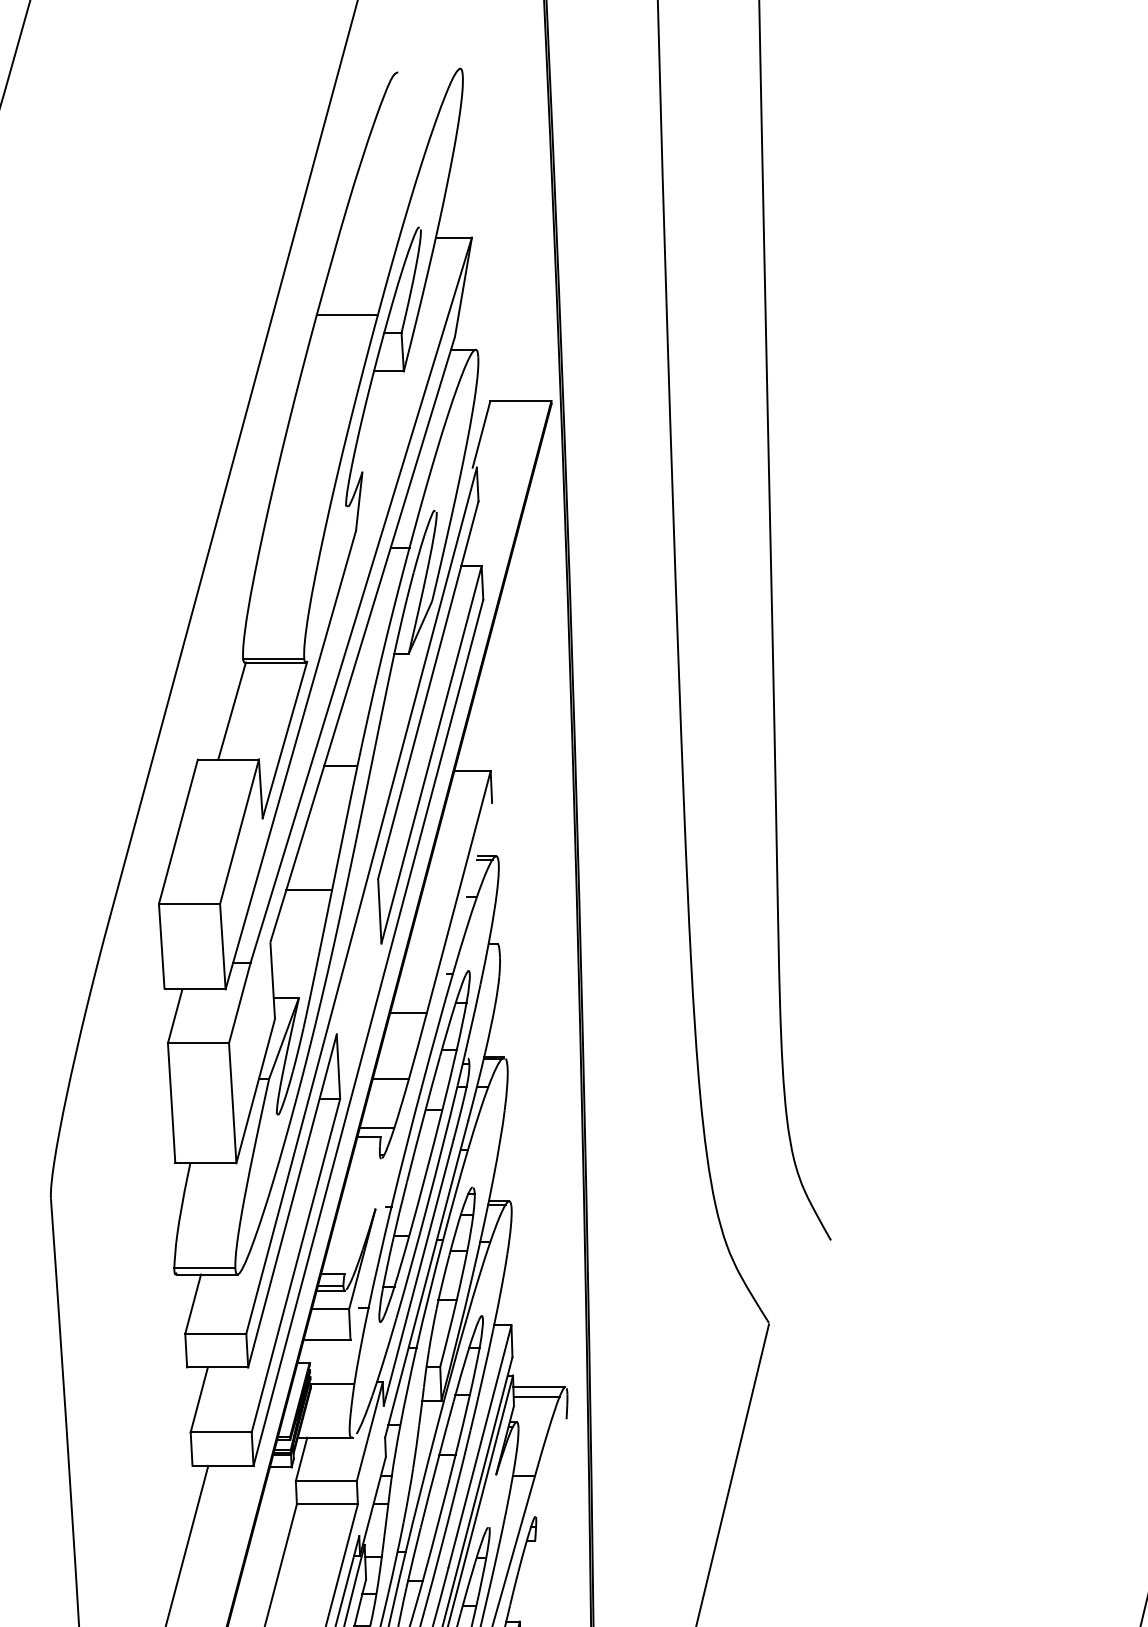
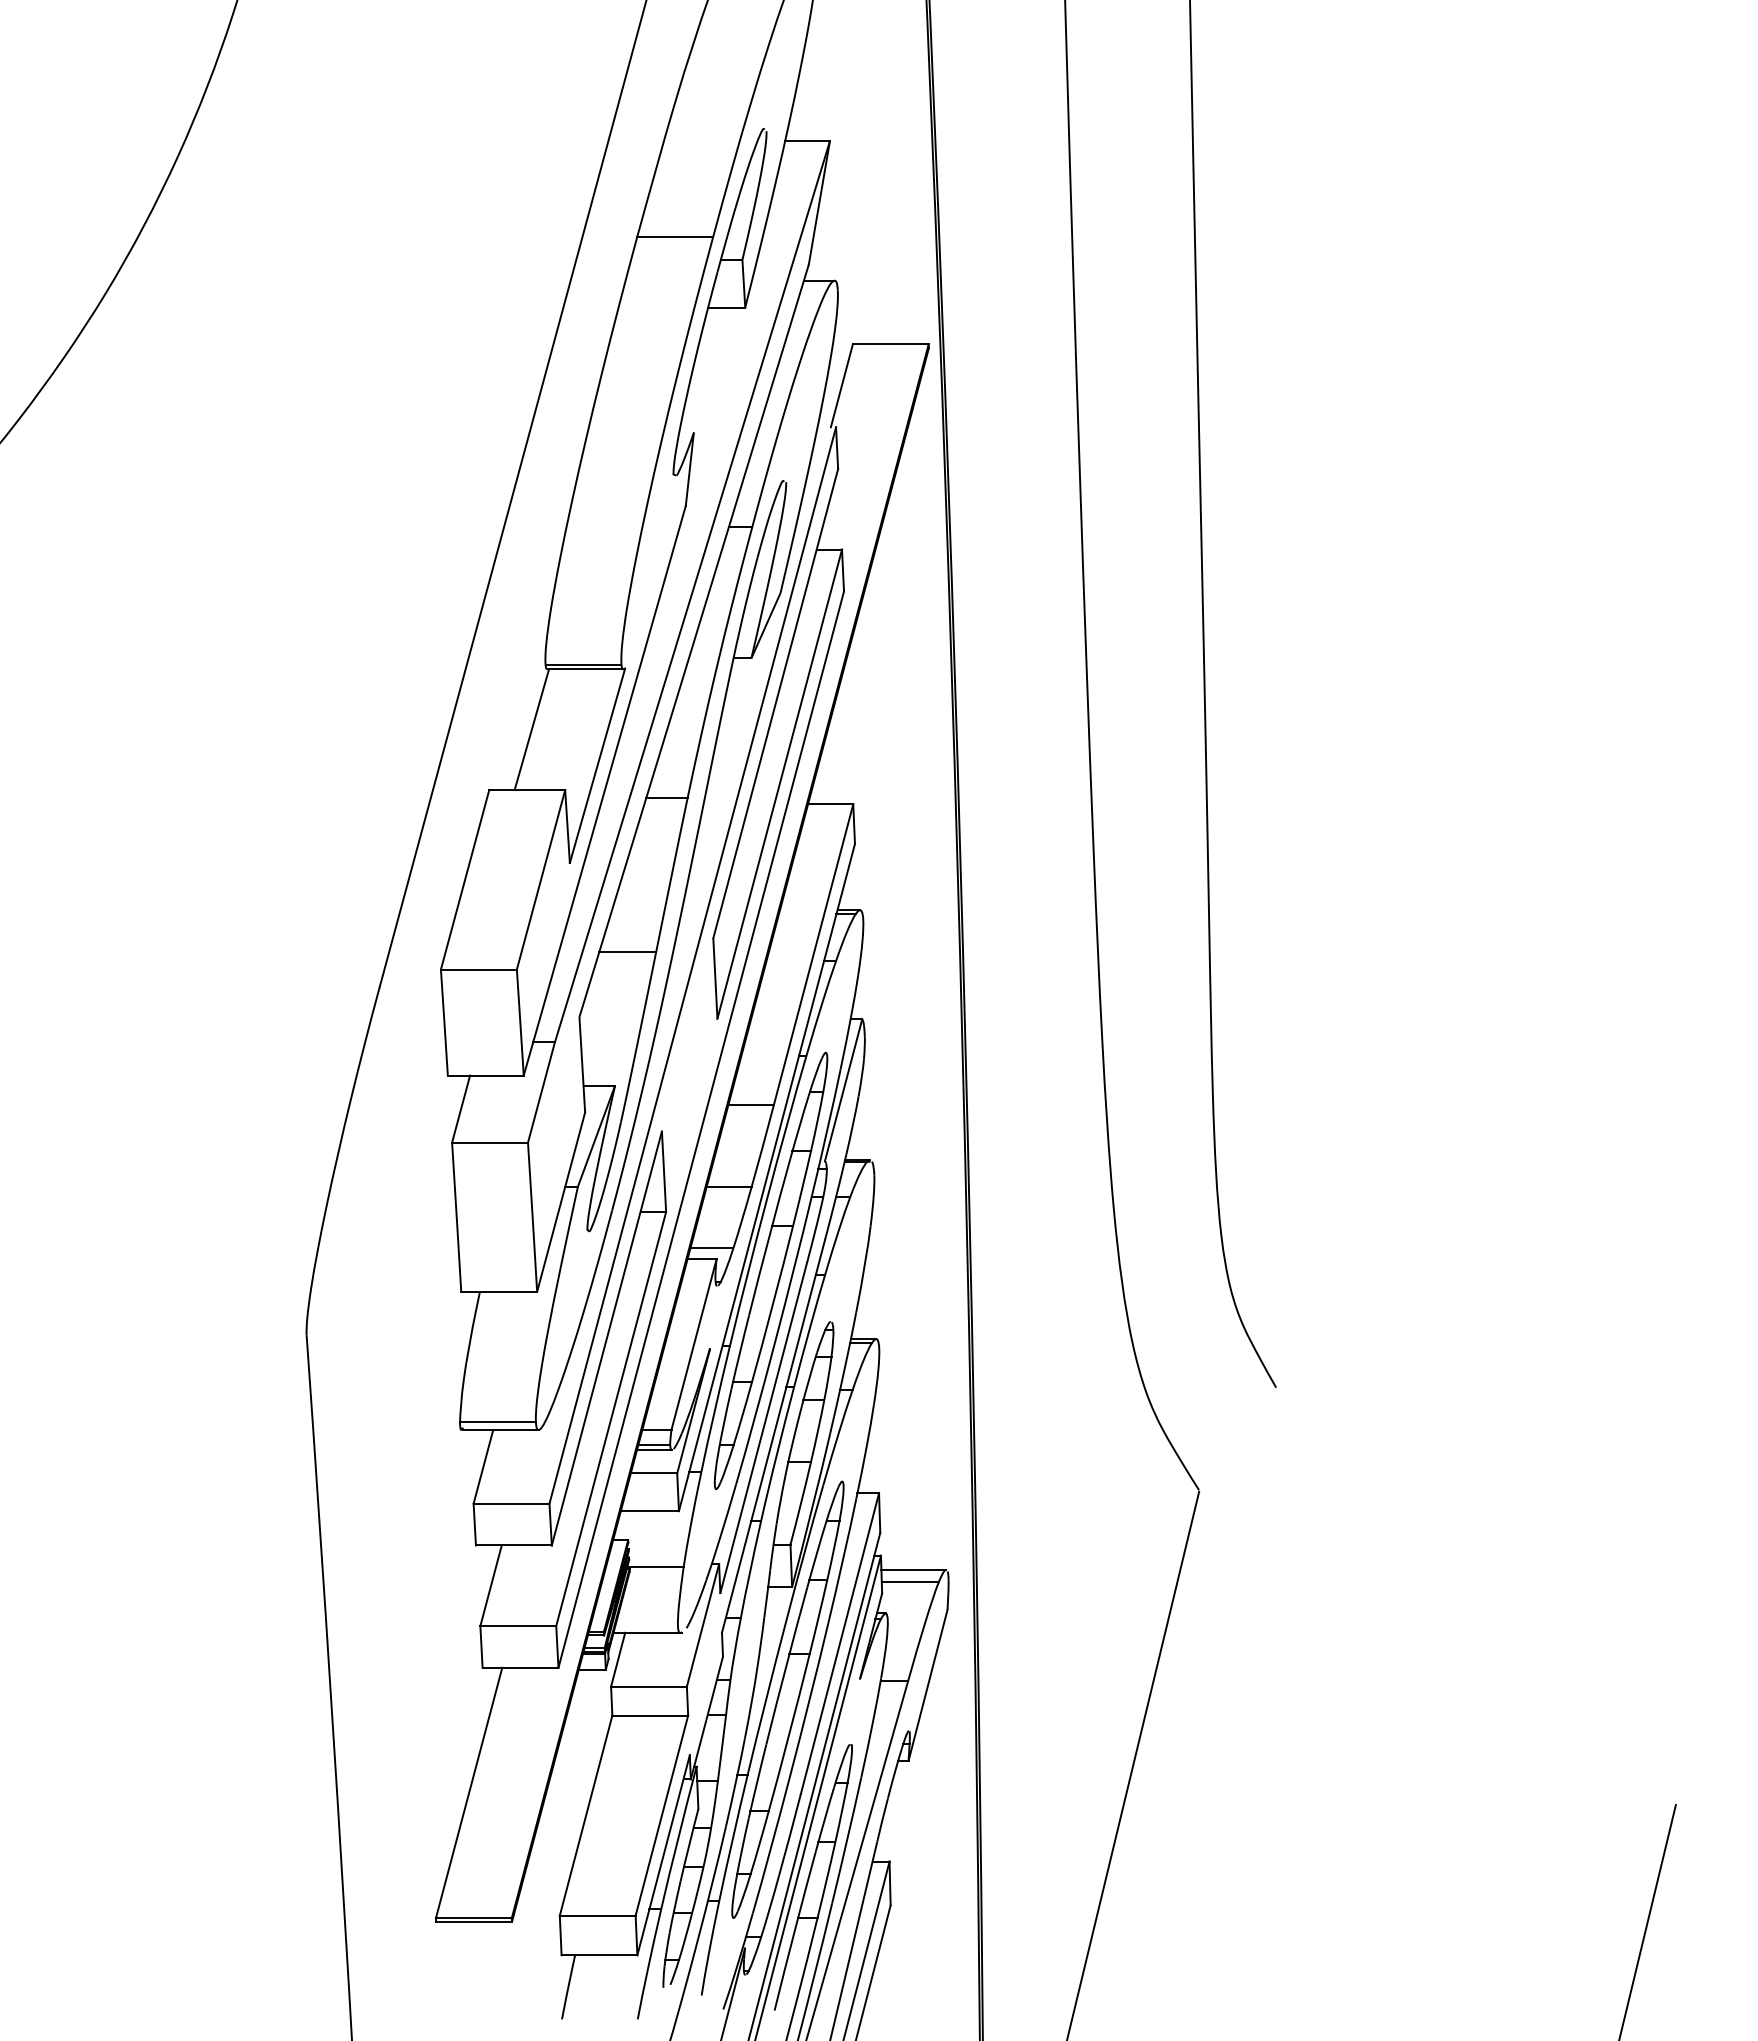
line: (482, 1001) -> (843, 1090), added
line: (420, 1071) -> (766, 1177), added
line: (362, 1205) -> (693, 1344), added
line: (550, 1479) -> (927, 1684), added

